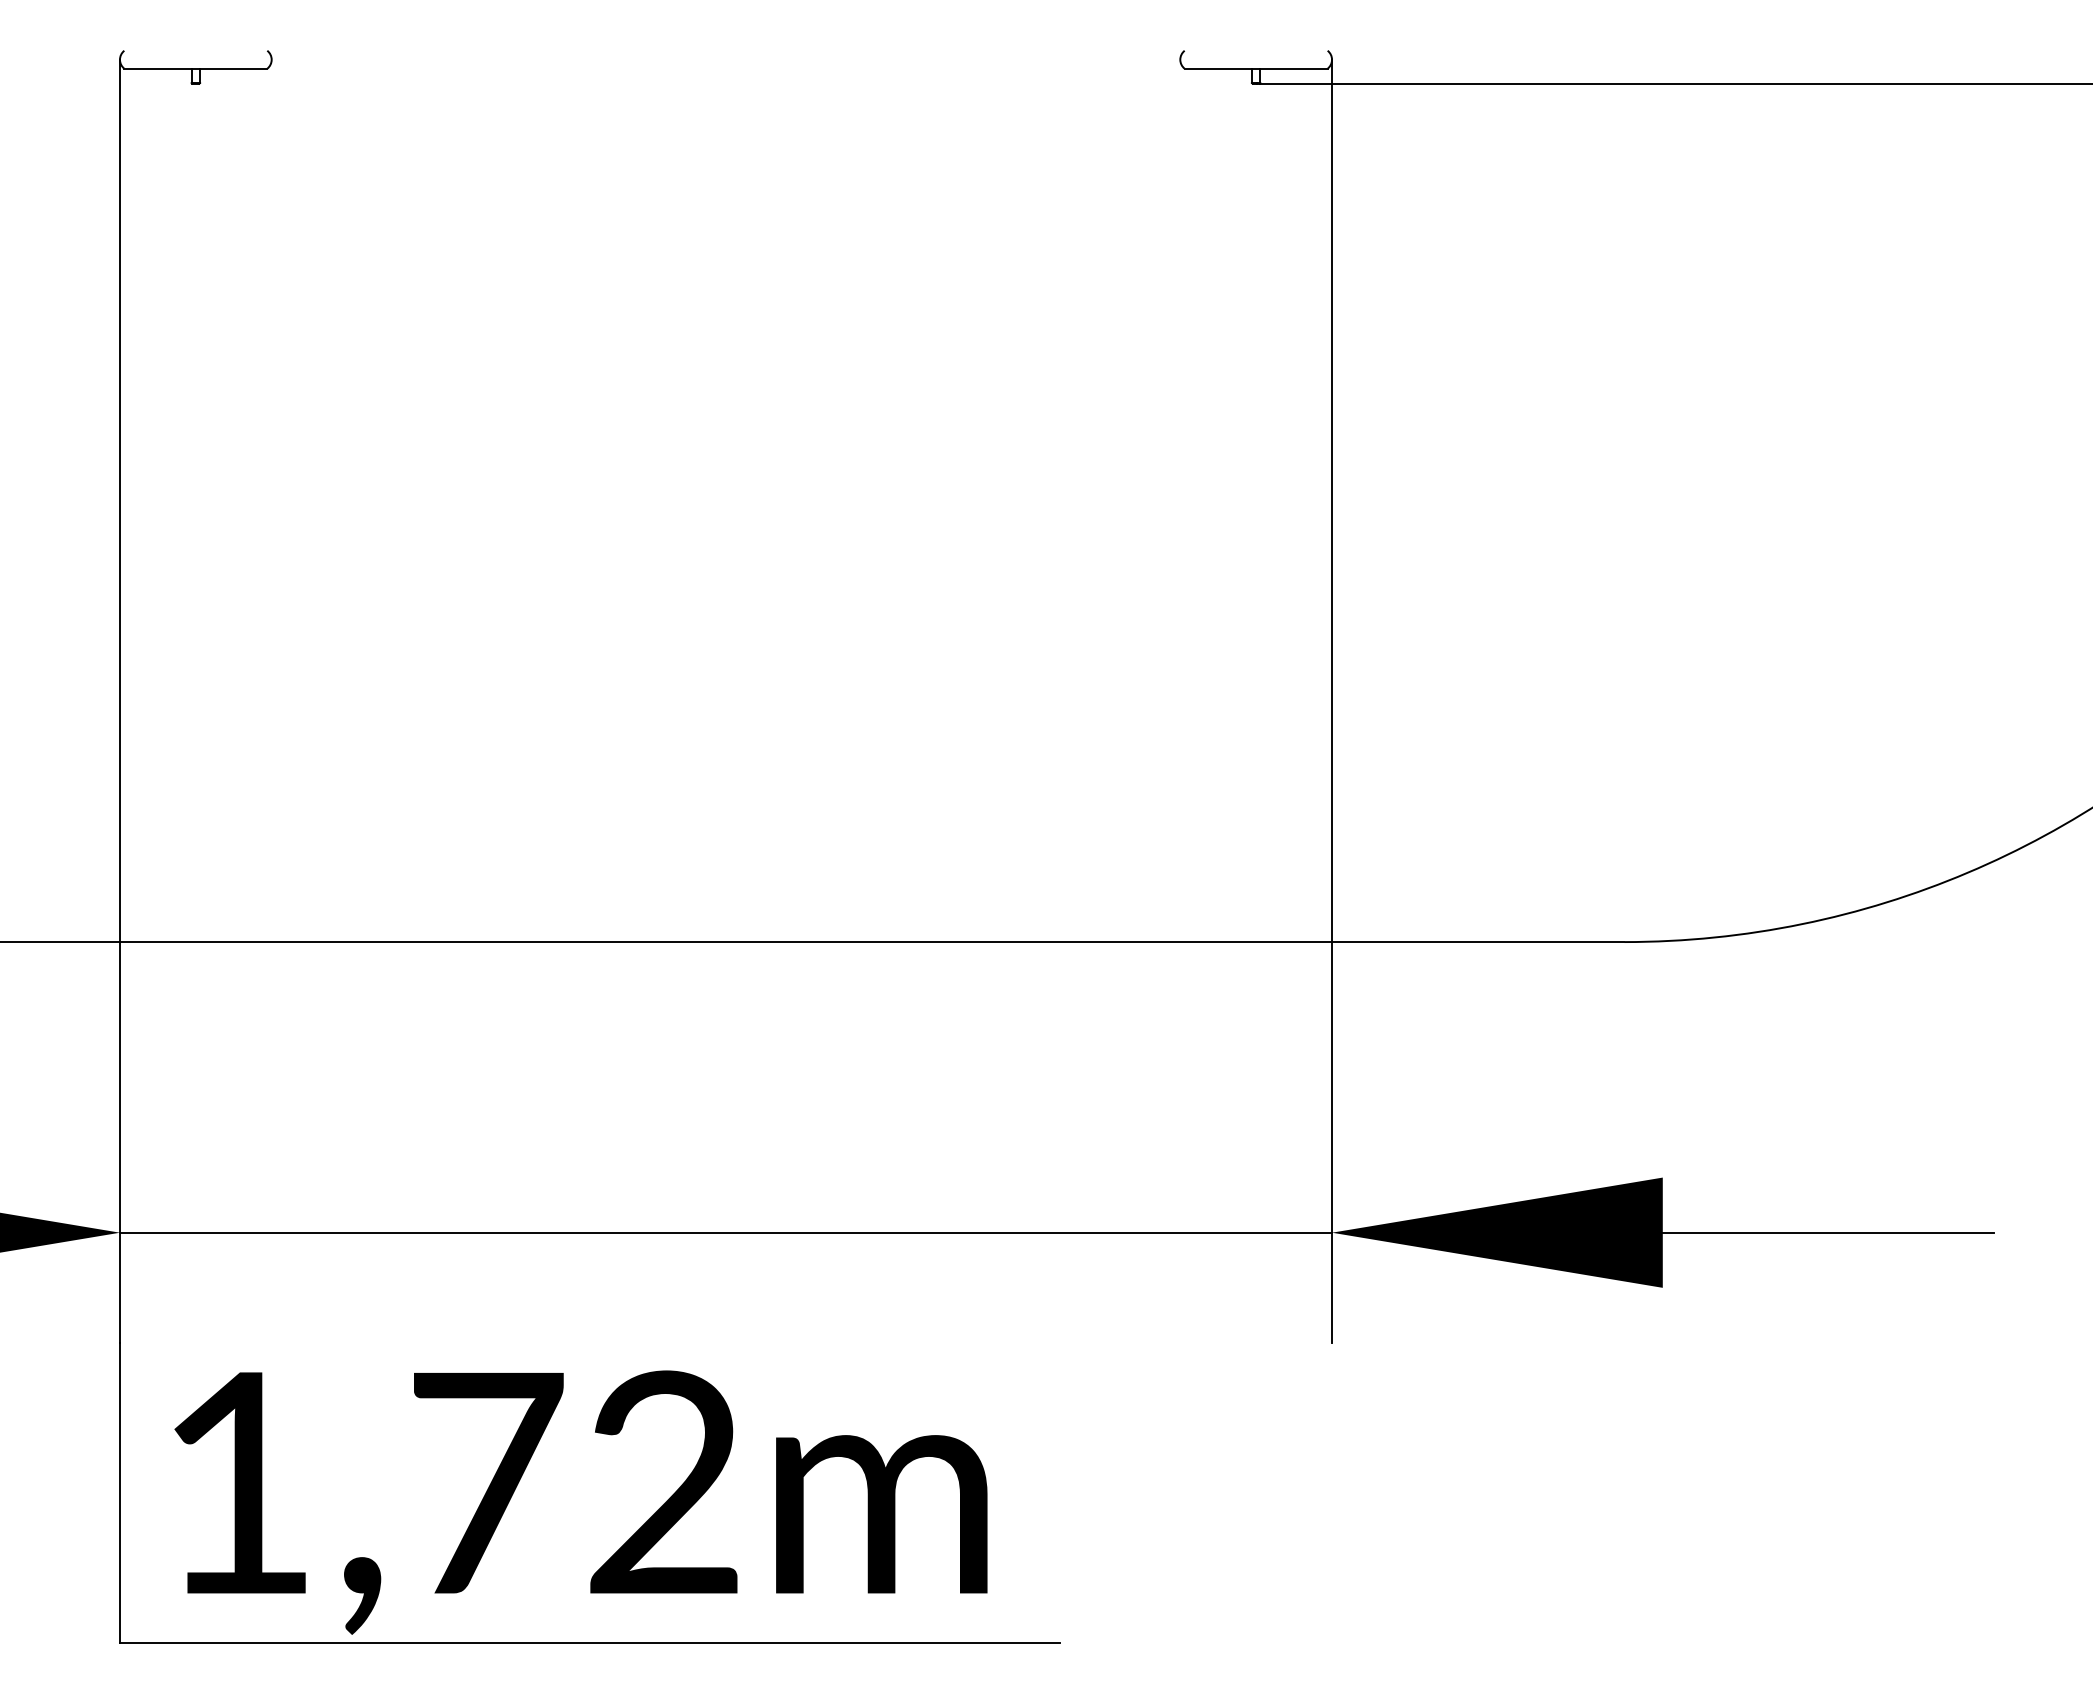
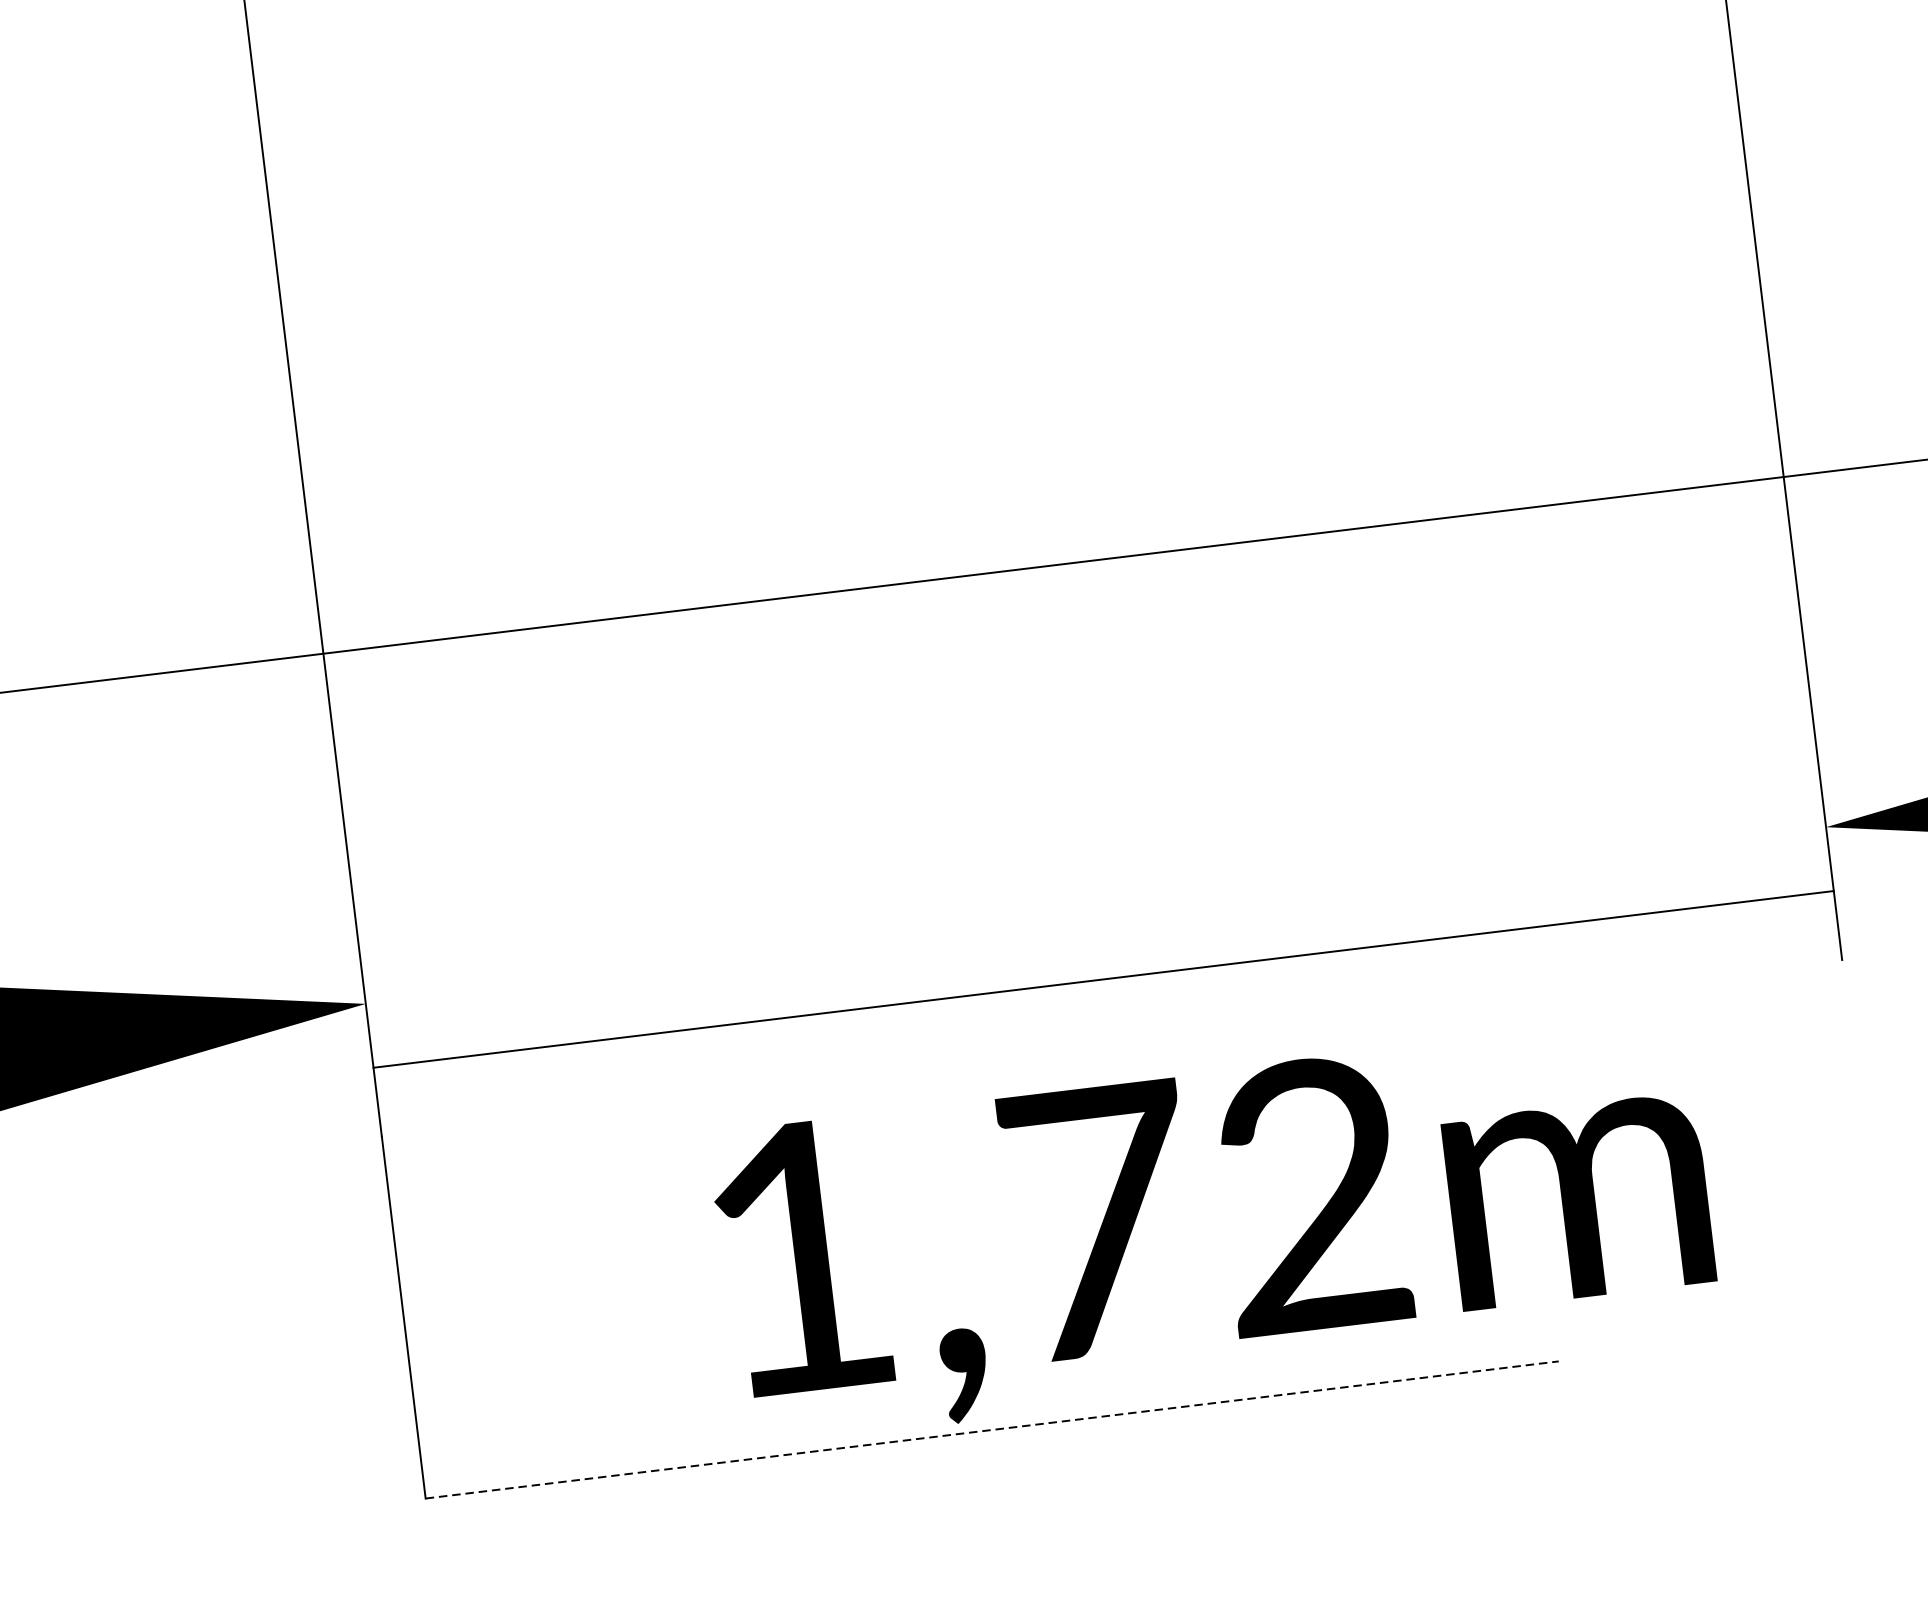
line: (725, 1232) -> (1103, 979), moved
text: (580, 1502) -> (1214, 1231), moved
line: (590, 1643) -> (992, 1430), solid -> dashed

